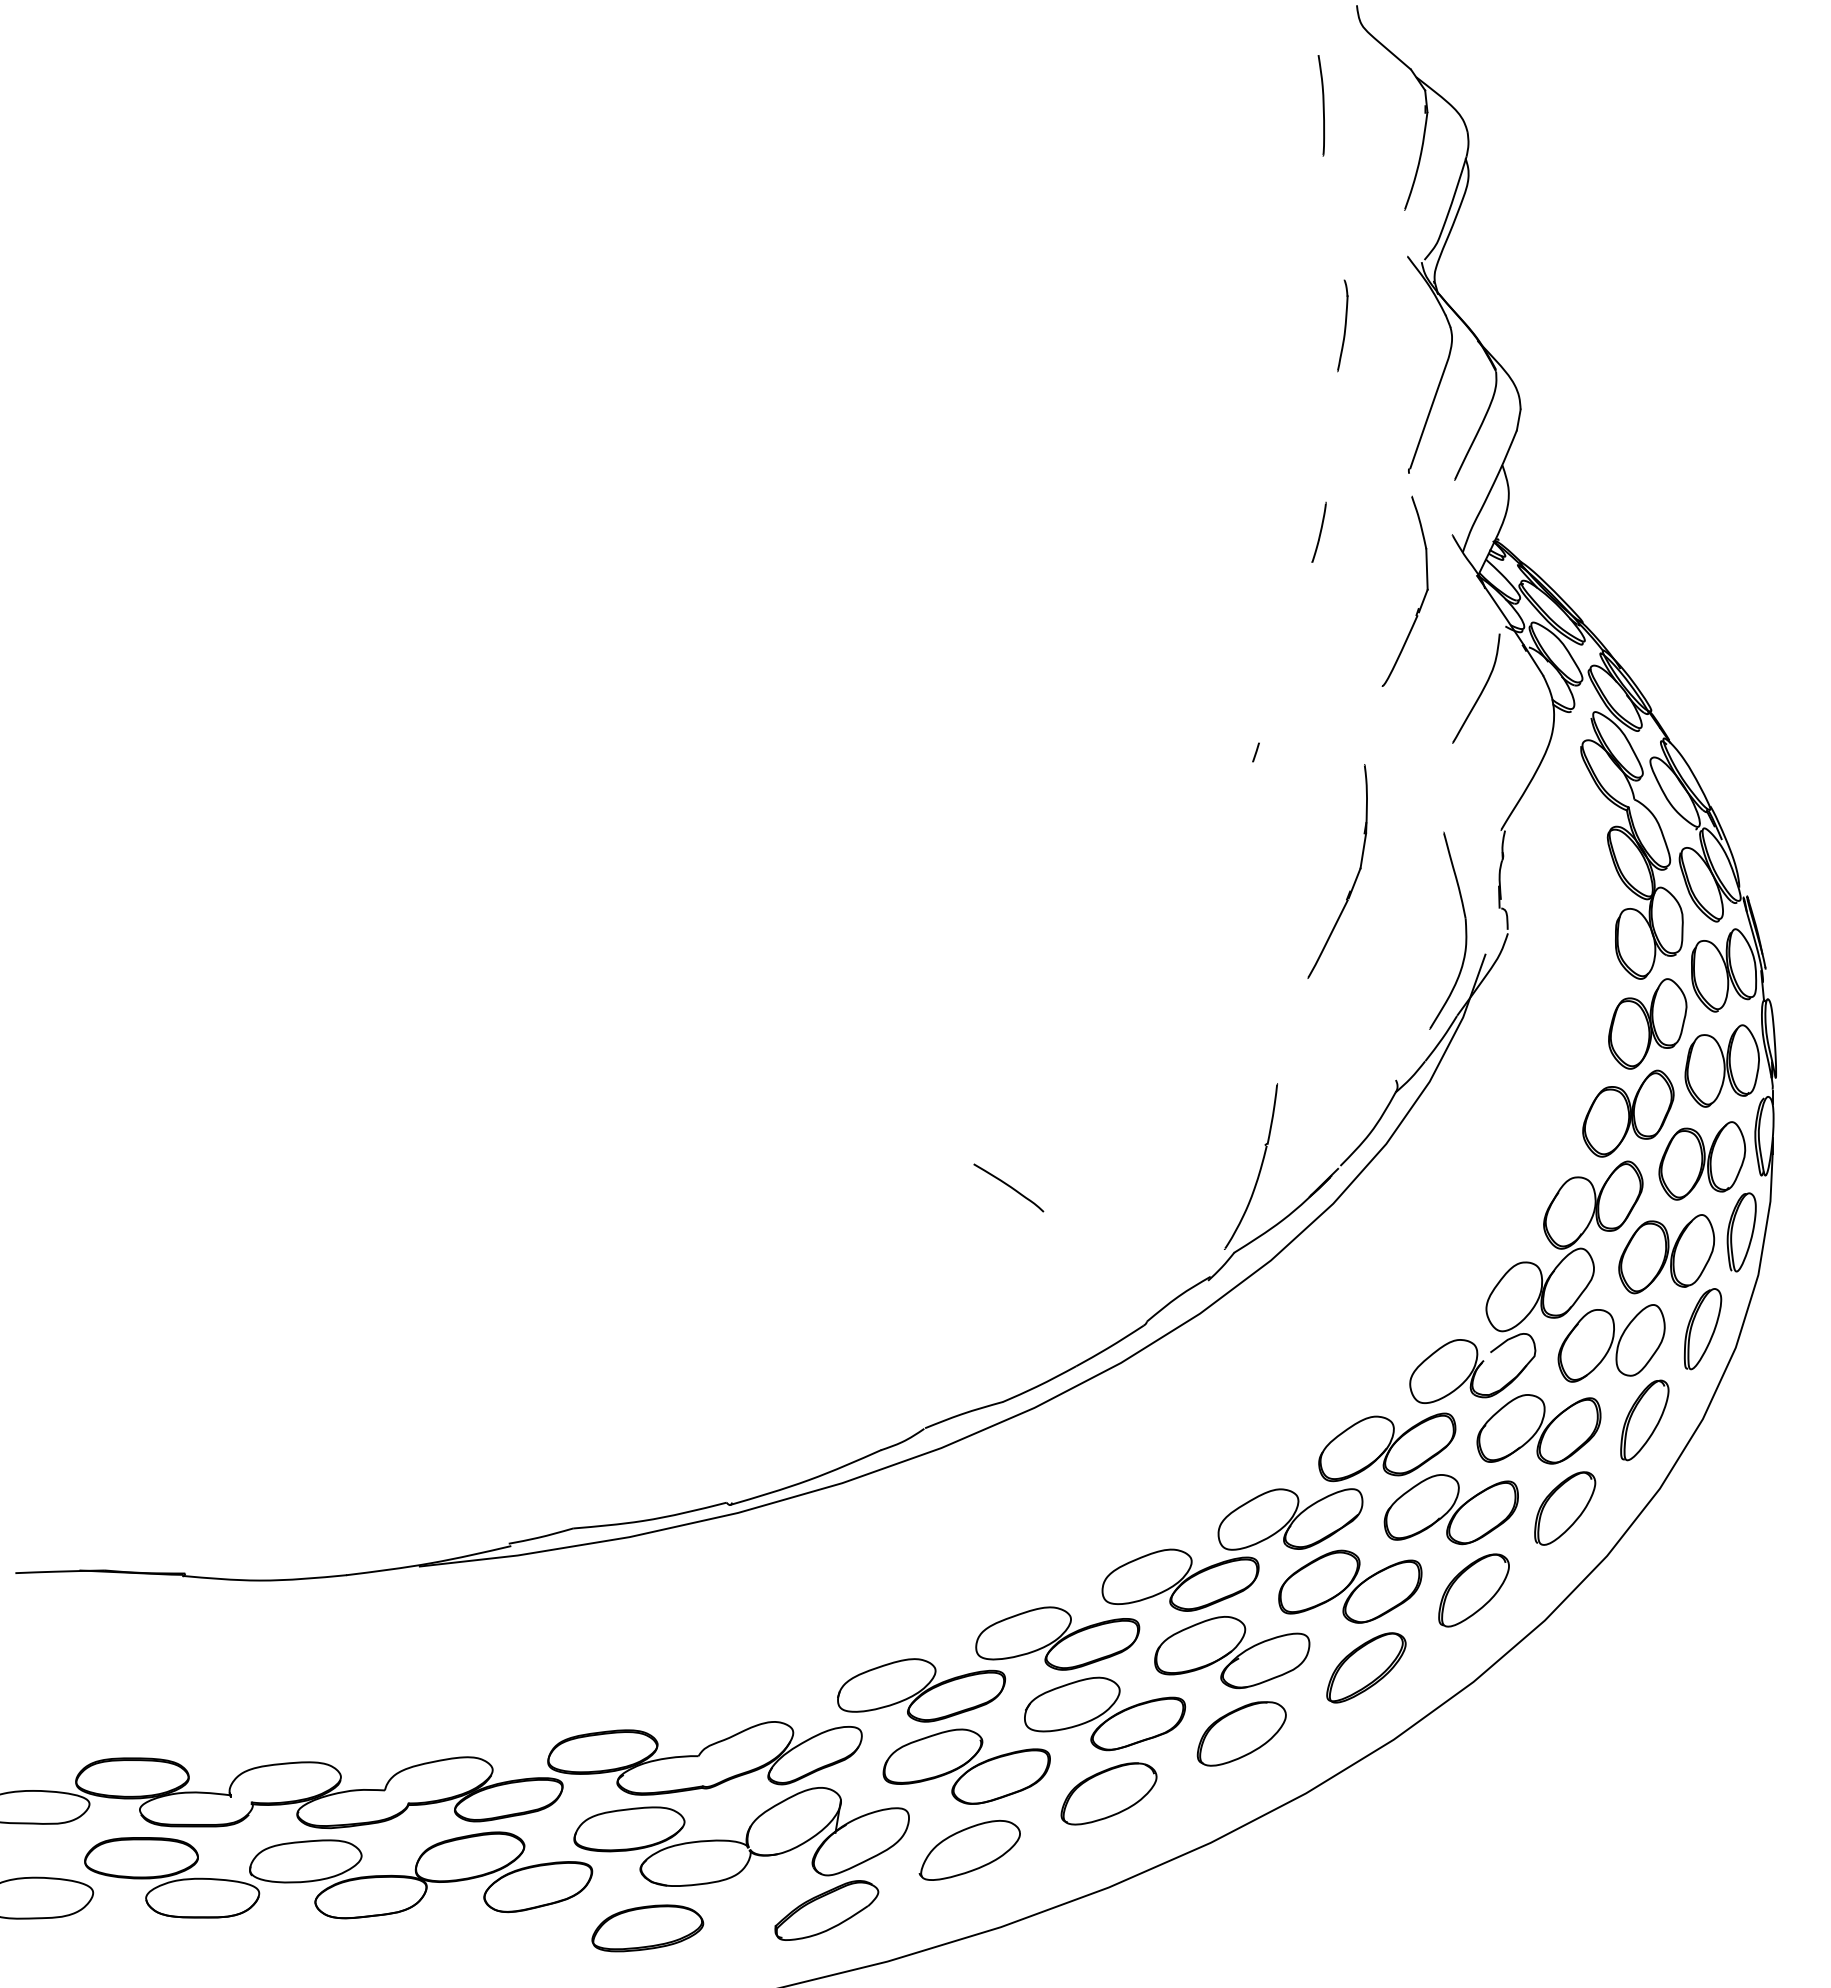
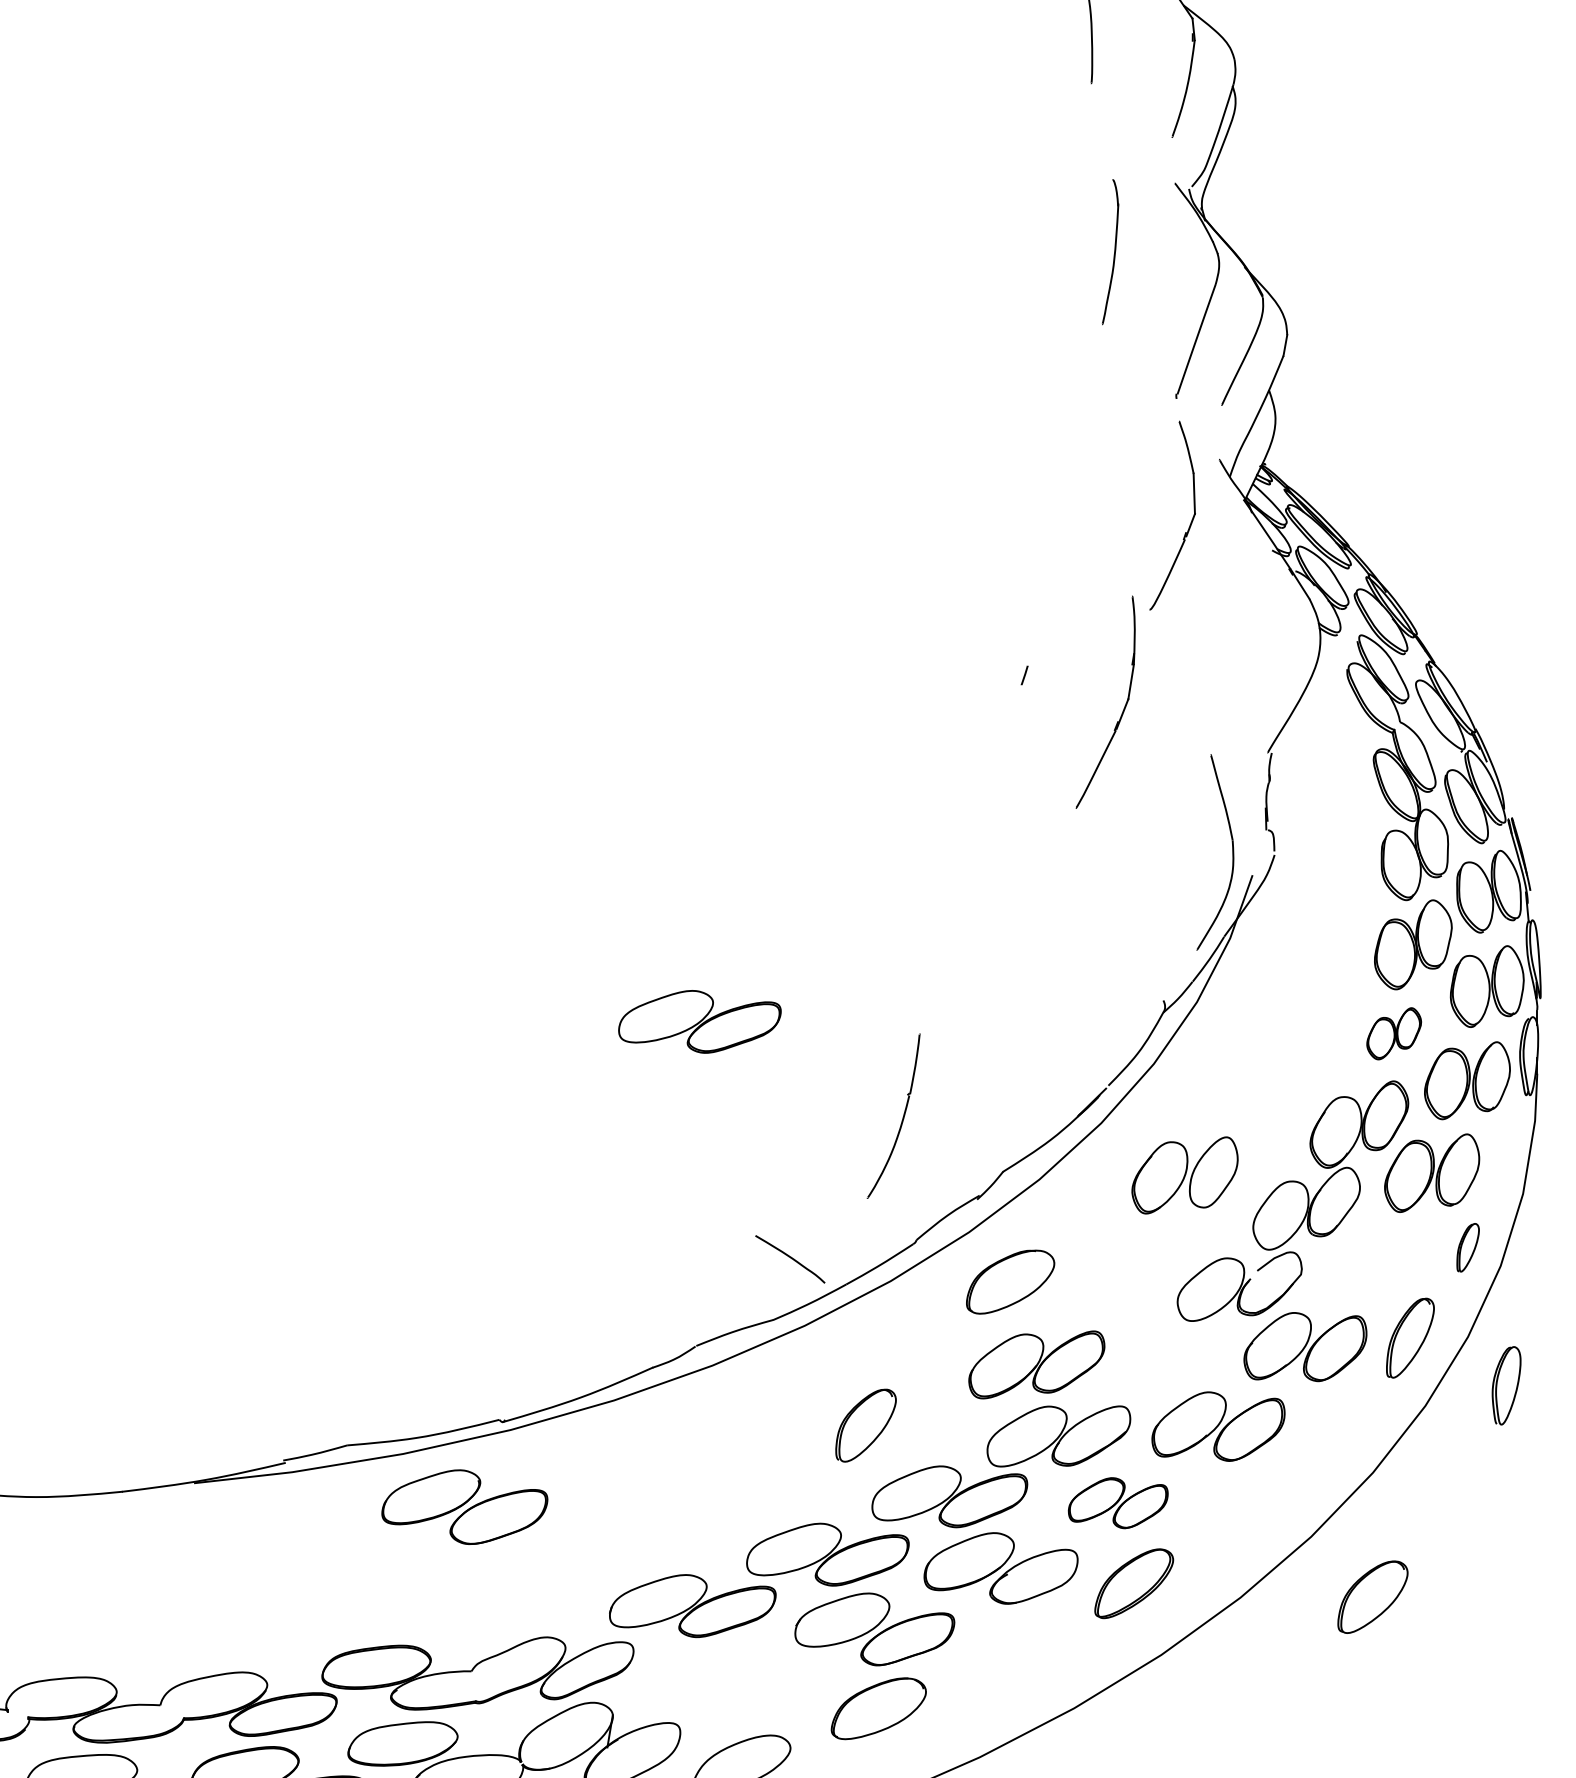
part: (1342, 325) -> (1110, 251), size x1.6
part: (1318, 531) -> (1086, 456), removed
curve: (1481, 690) -> (1248, 613), removed
part: (1354, 880) -> (1122, 711), moved
part: (928, 1101) -> (699, 1021), added
part: (1628, 1113) -> (1394, 1033), size x0.6
part: (1259, 1169) -> (902, 1119), moved
curve: (1008, 1186) -> (789, 1257), moved
part: (1741, 1232) -> (1506, 1385), moved
part: (1702, 1329) -> (1467, 1247), size x0.6
part: (1611, 1343) -> (1184, 1175), moved
part: (1387, 1447) -> (1037, 1365), moved
part: (1565, 1508) -> (866, 1425), moved
part: (1350, 1586) -> (1118, 1502), size x0.7
part: (1473, 1590) -> (1372, 1597), moved
part: (1241, 1733) -> (1010, 1281), moved
part: (966, 1766) -> (464, 1506), moved

